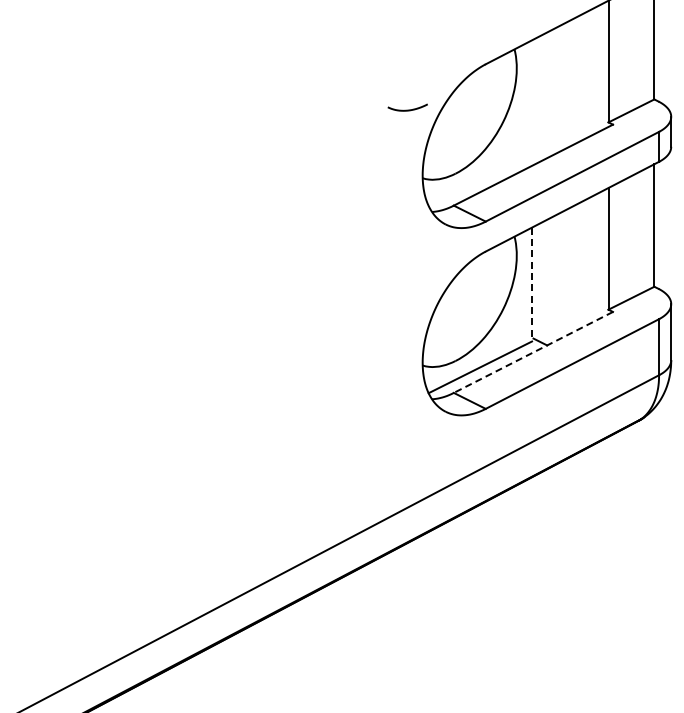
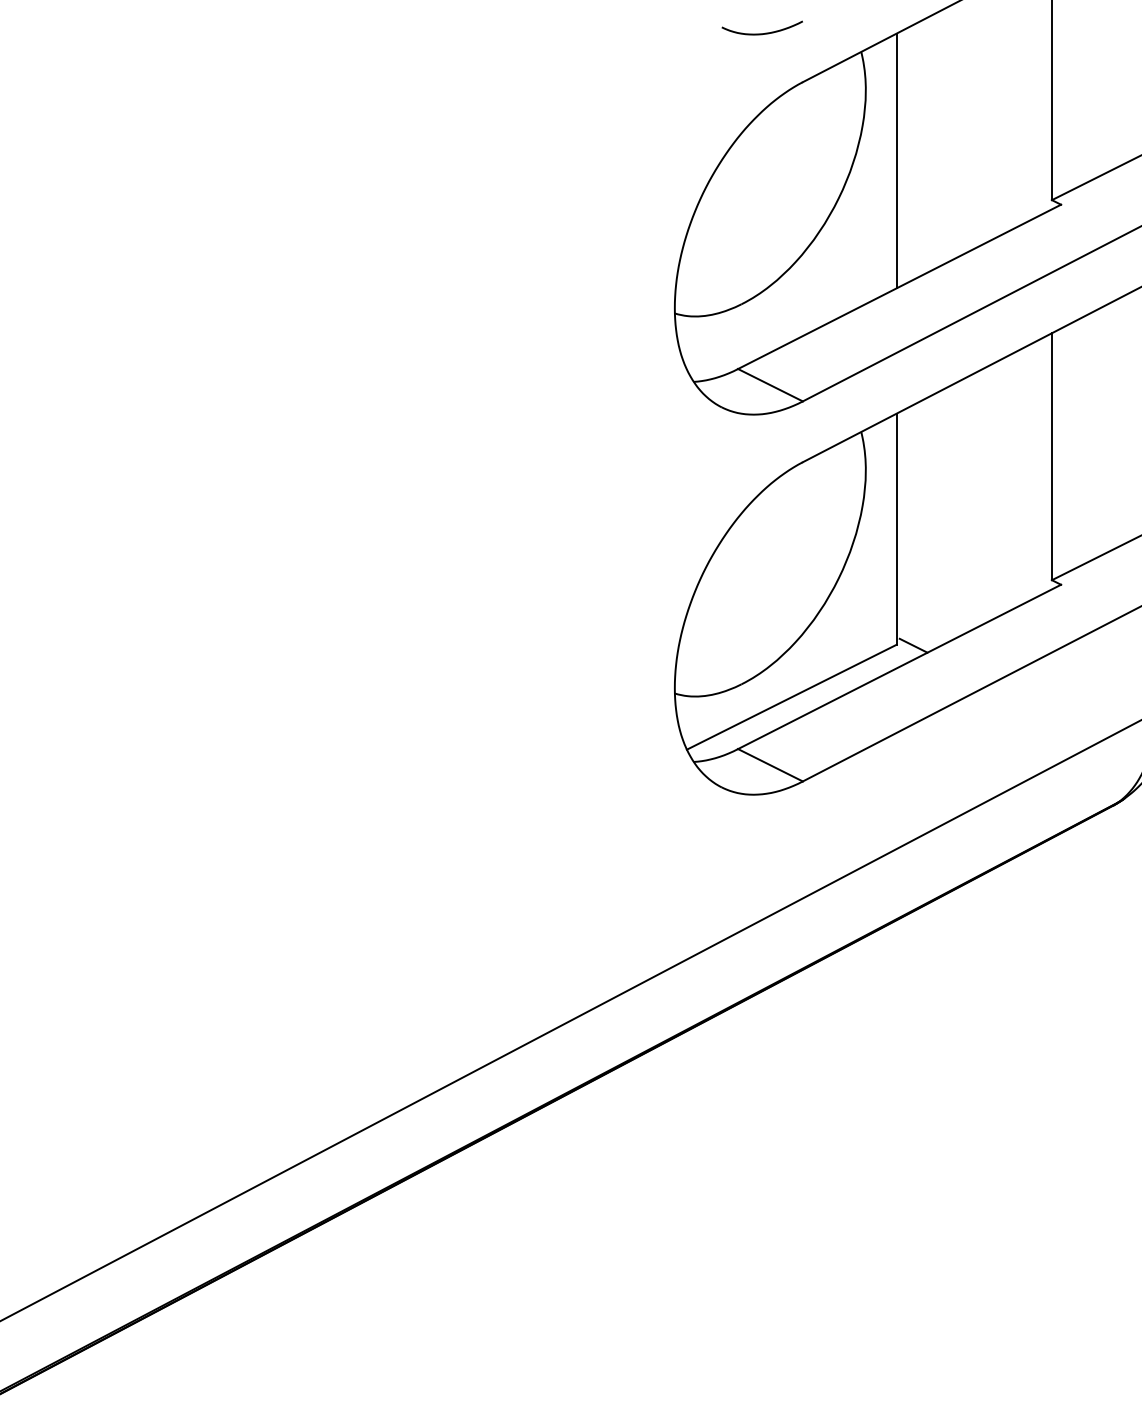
line: (532, 102) -> (897, 159), added
curve: (407, 109) -> (761, 31), moved
line: (532, 284) -> (897, 529), dashed -> solid
line: (532, 352) -> (897, 667), dashed -> solid

